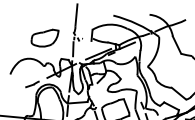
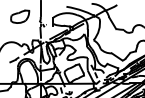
part: (45, 37) -> (20, 16), moved

